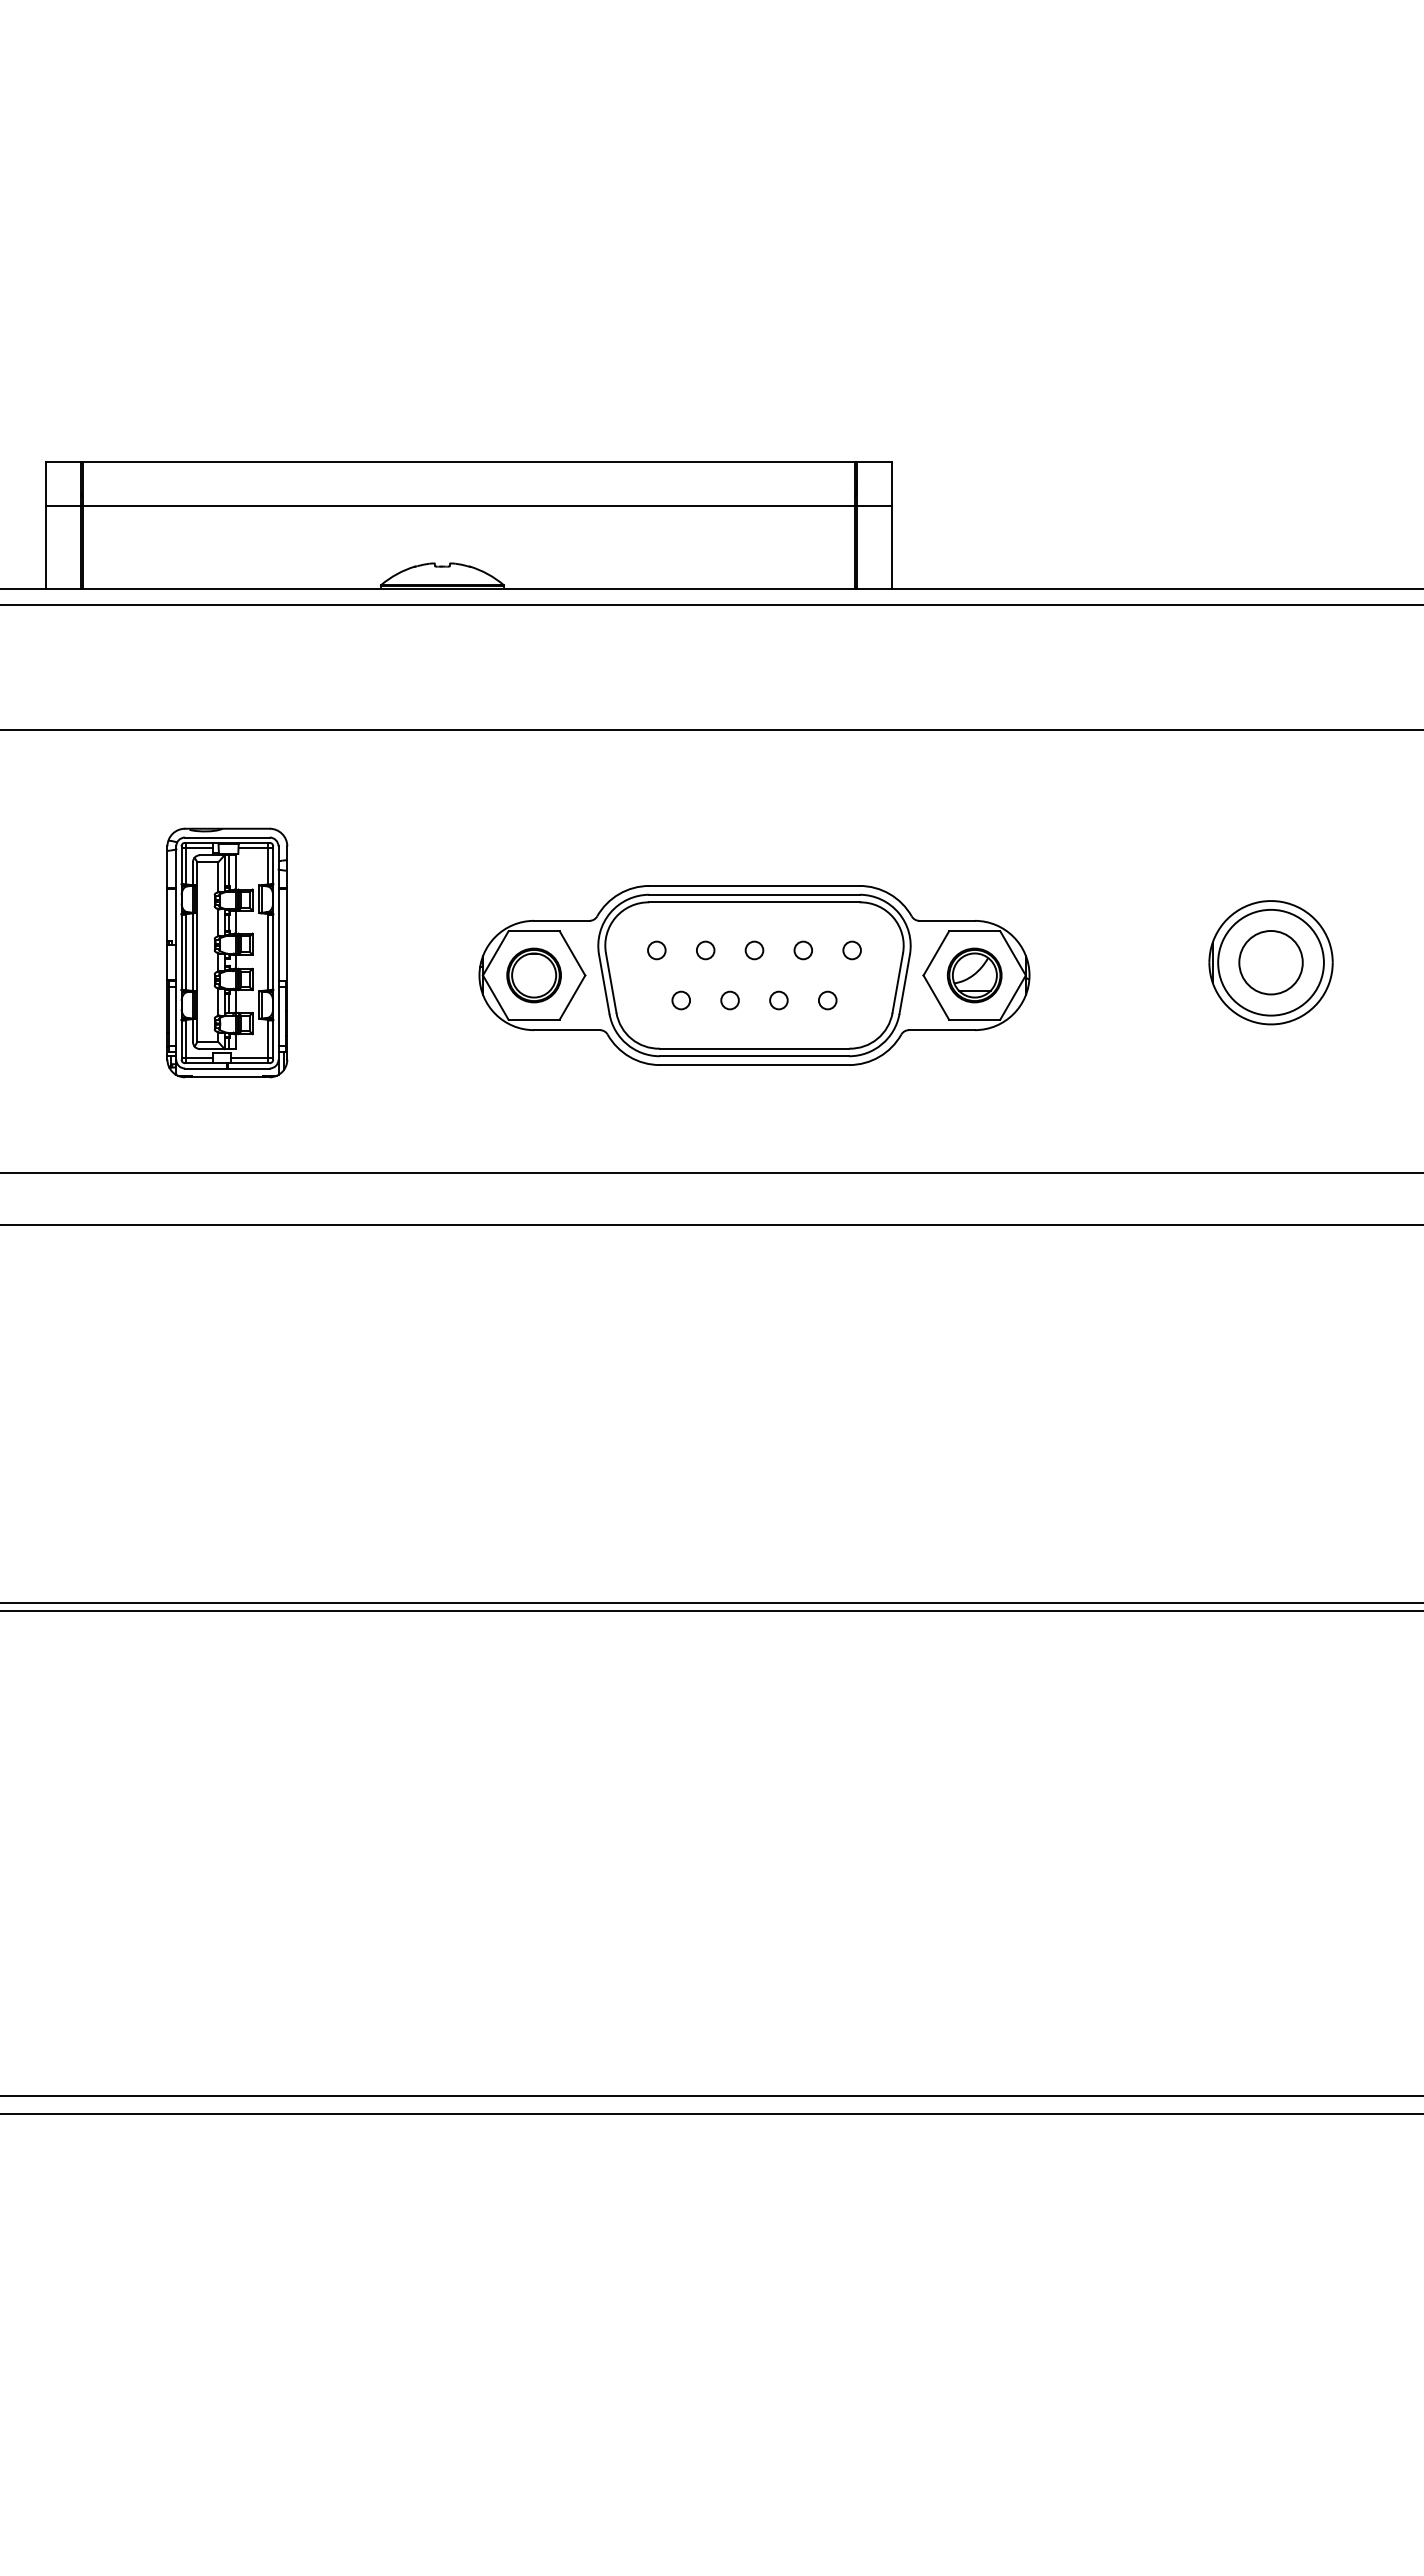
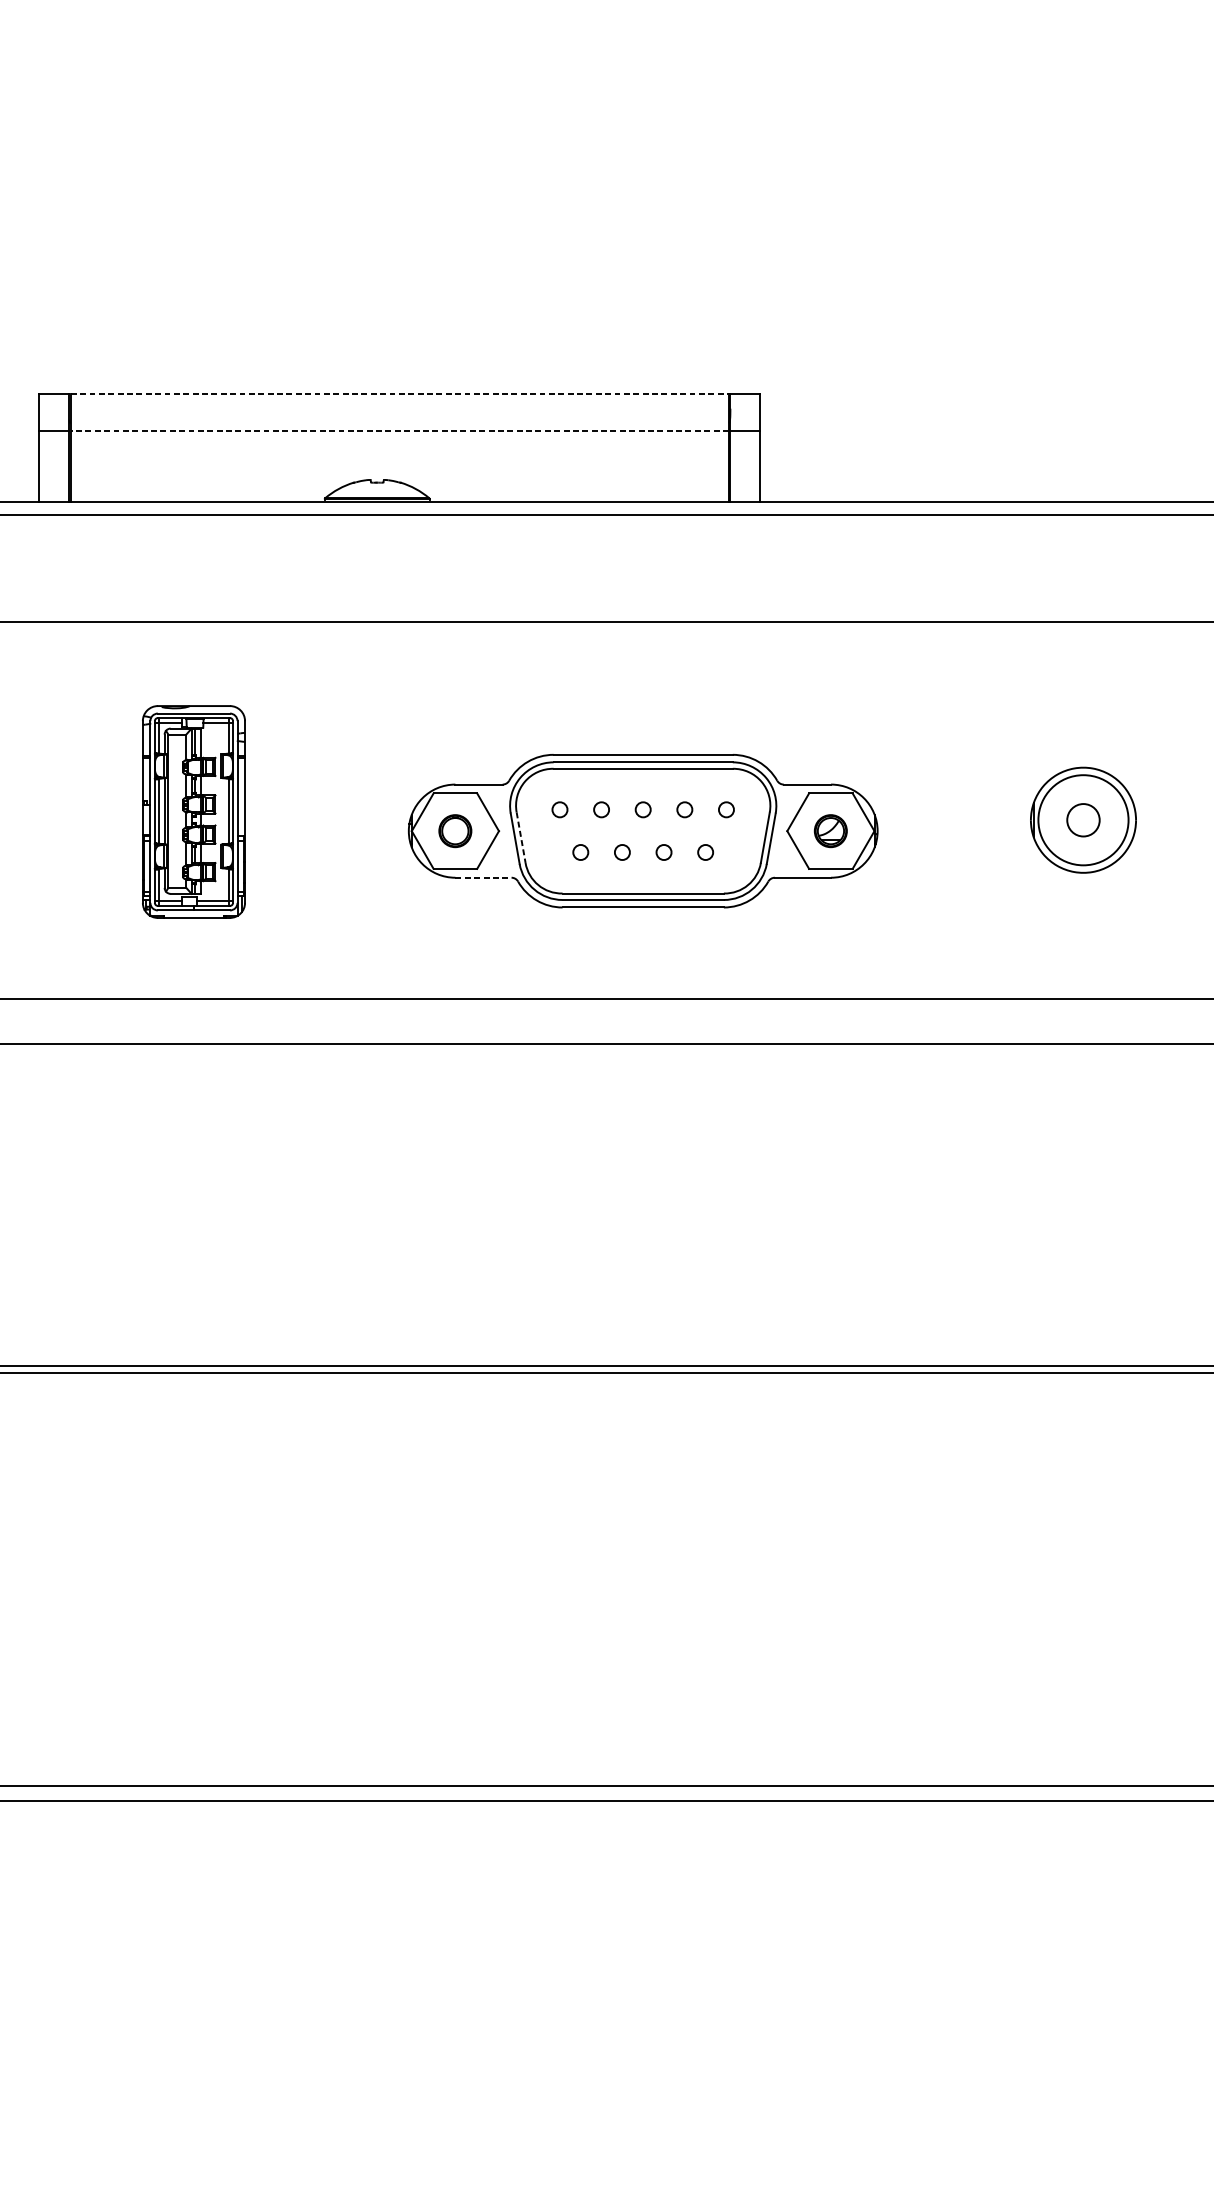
line: (469, 462) -> (400, 393), solid -> dashed
line: (468, 506) -> (399, 431), solid -> dashed
circle: (1270, 962) -> (1083, 820), size x0.6
part: (533, 975) -> (454, 831), size x0.7
part: (974, 975) -> (830, 831), size x0.7
line: (611, 983) -> (521, 837), solid -> dashed
line: (567, 1030) -> (483, 878), solid -> dashed

